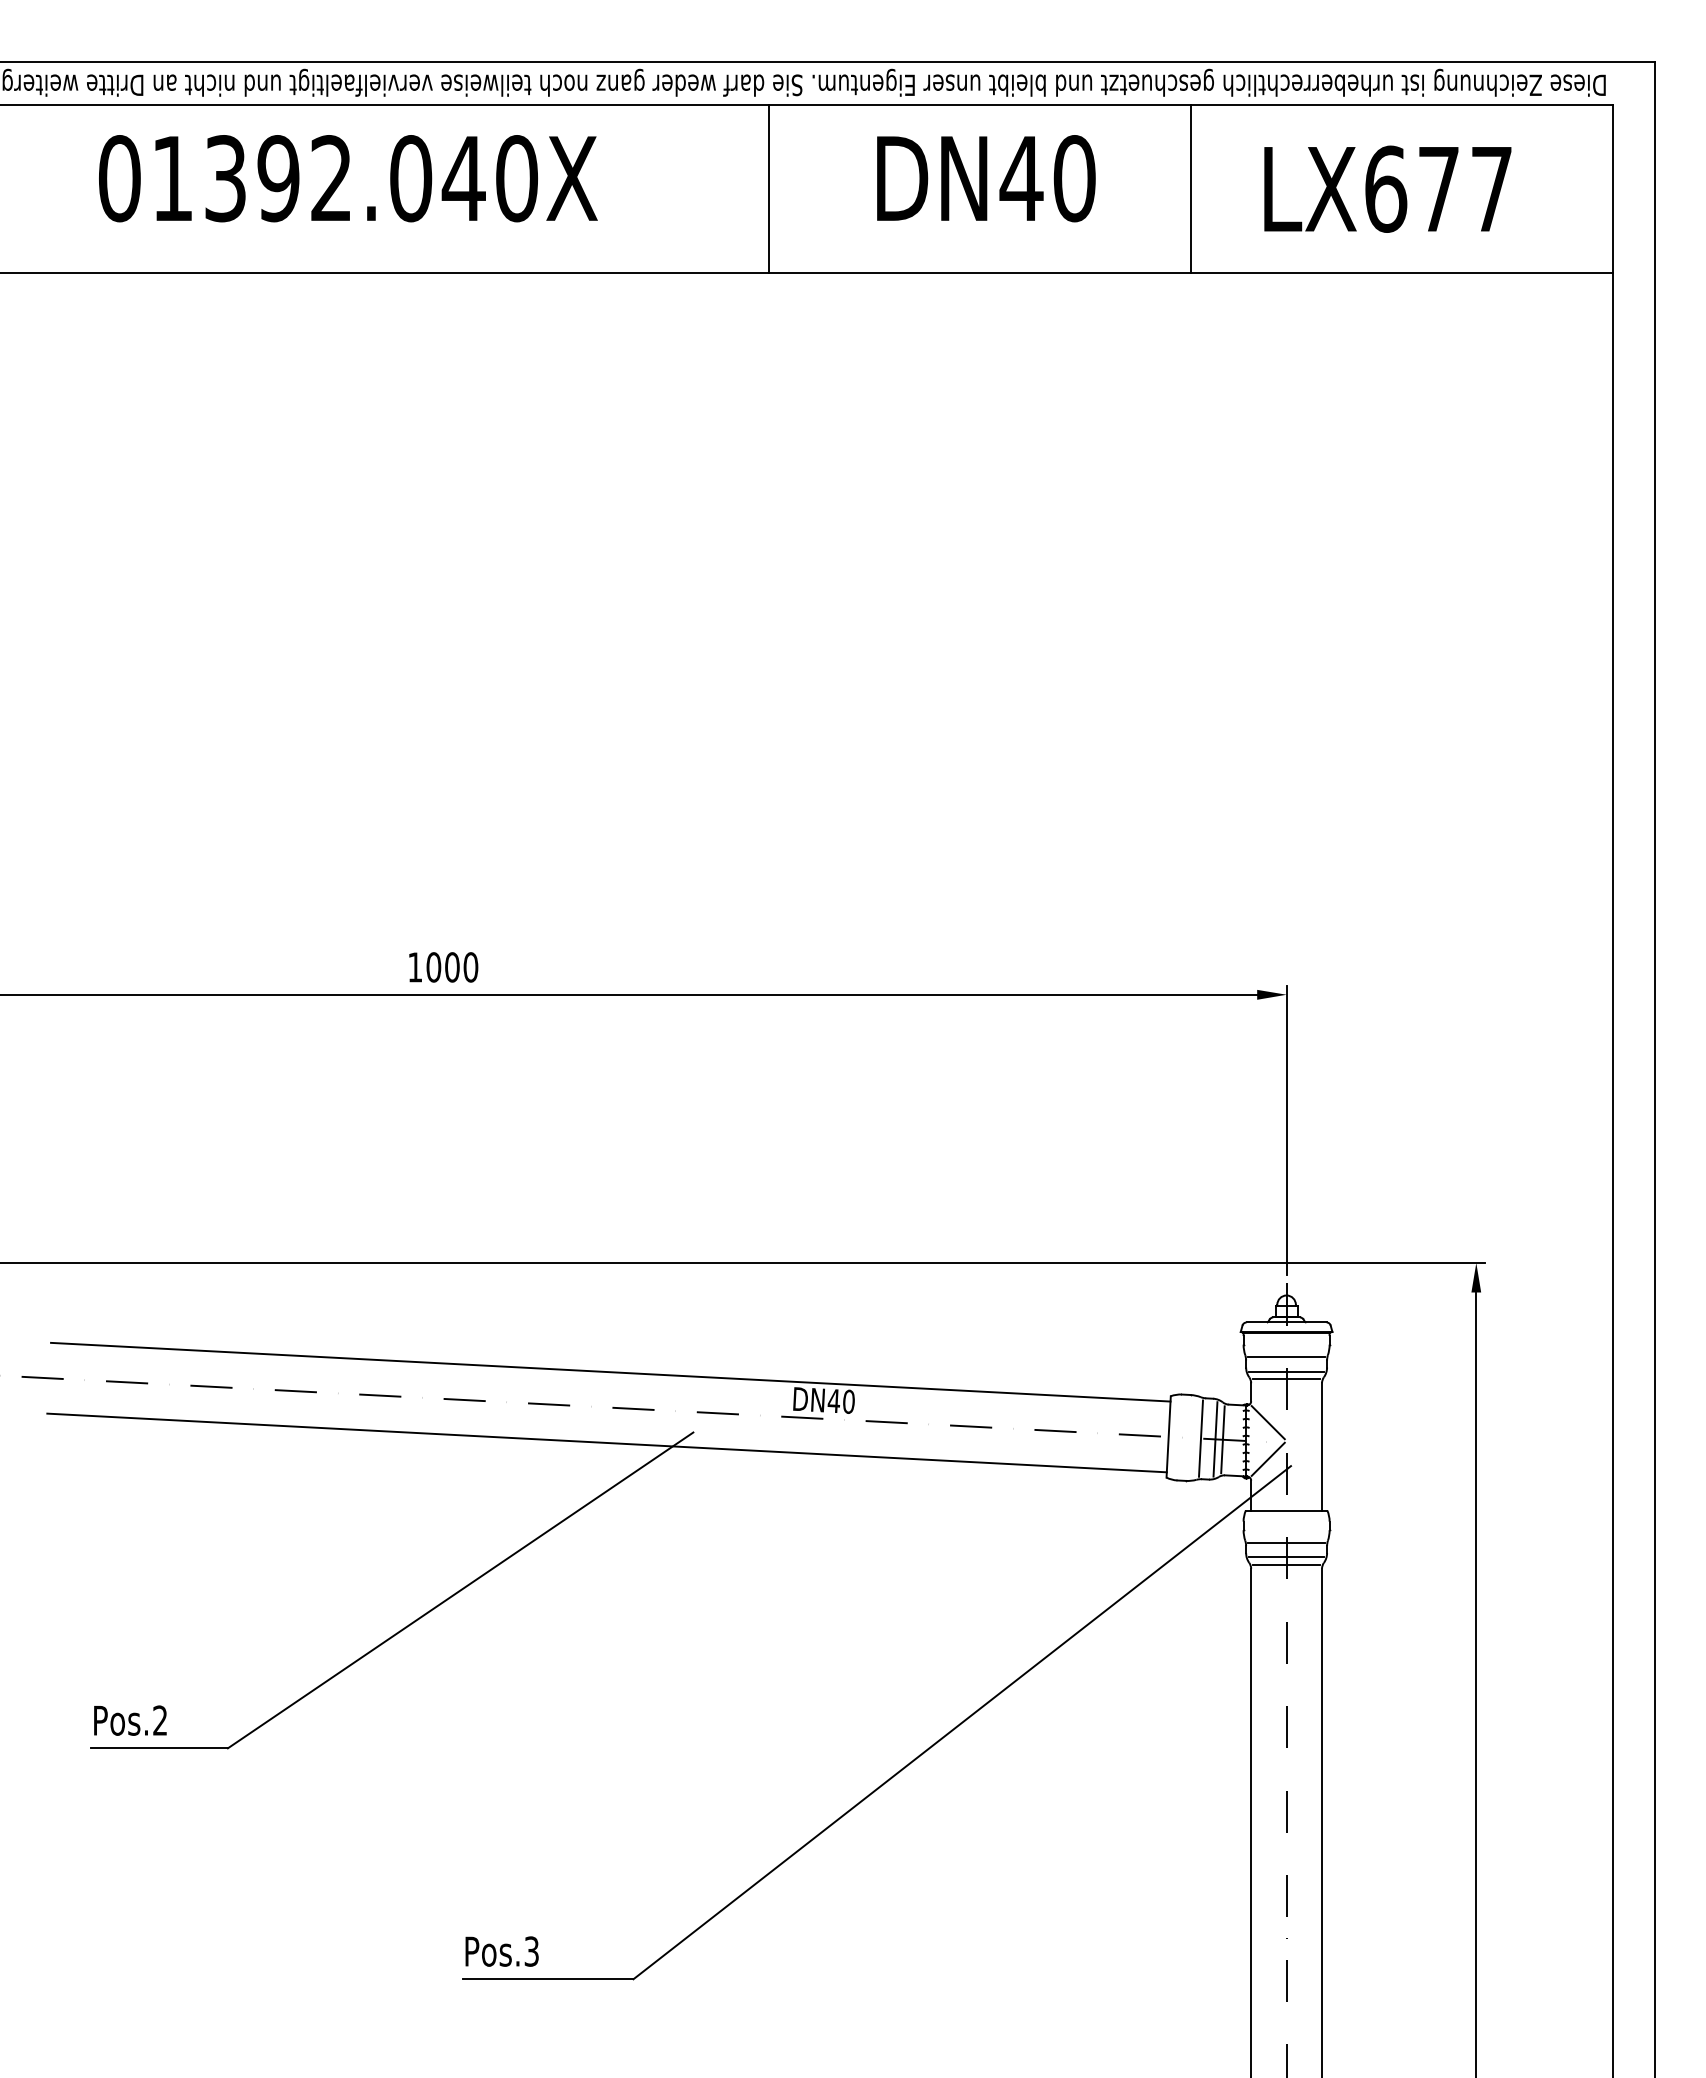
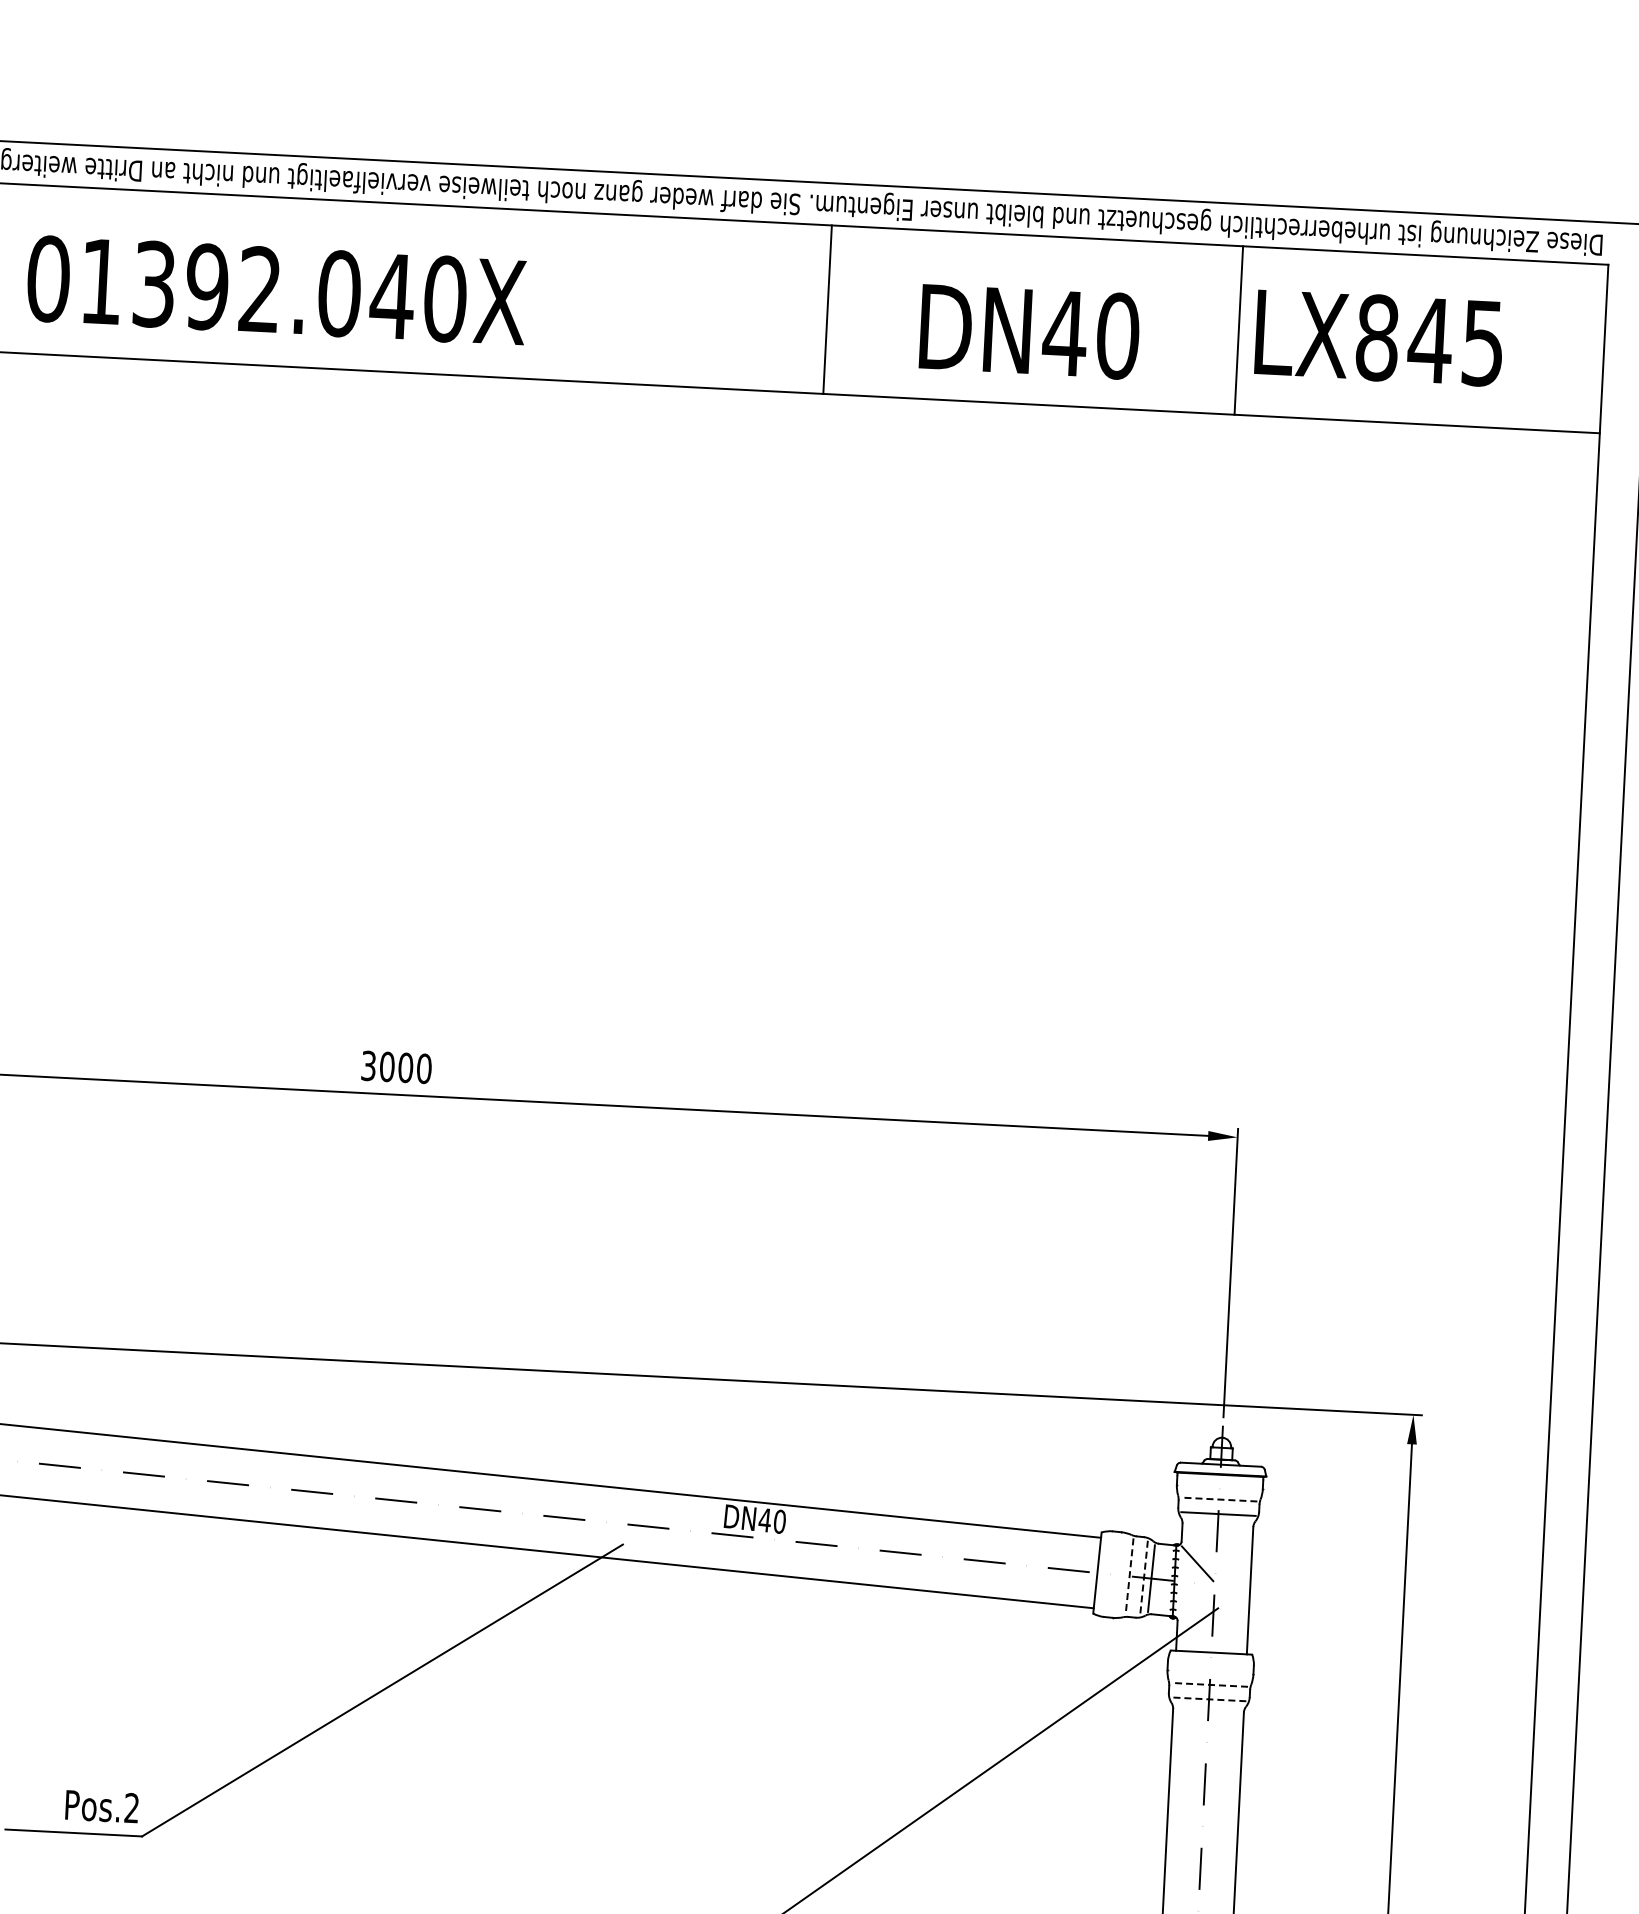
text: (348, 178) -> (277, 290), moved
text: (986, 178) -> (1029, 331), moved
line: (769, 188) -> (827, 309), moved
line: (1191, 188) -> (1239, 330), moved
text: (1438, 188) -> (1430, 339), LX677 -> LX845
text: (415, 967) -> (368, 1066), 1000 -> 3000
line: (1286, 1357) -> (1219, 1499), solid -> dashed
line: (1286, 1379) -> (1218, 1521), removed
line: (1200, 1439) -> (1129, 1577), solid -> dashed
line: (1215, 1439) -> (1144, 1577), solid -> dashed
line: (1267, 1458) -> (1195, 1599), removed
line: (1286, 1542) -> (1209, 1684), solid -> dashed
line: (1286, 1557) -> (1208, 1699), solid -> dashed
line: (1286, 1564) -> (1208, 1706), removed
text: (130, 1720) -> (102, 1806), moved

